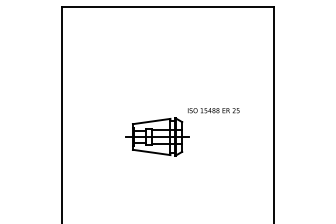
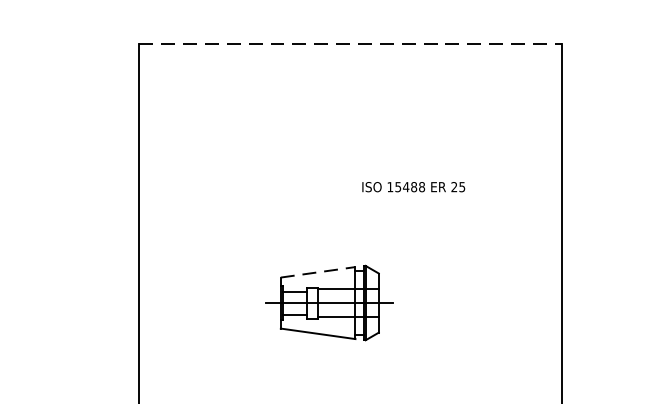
line: (168, 6) -> (351, 43), solid -> dashed
text: (213, 110) -> (413, 186), moved
line: (151, 121) -> (317, 272), solid -> dashed

